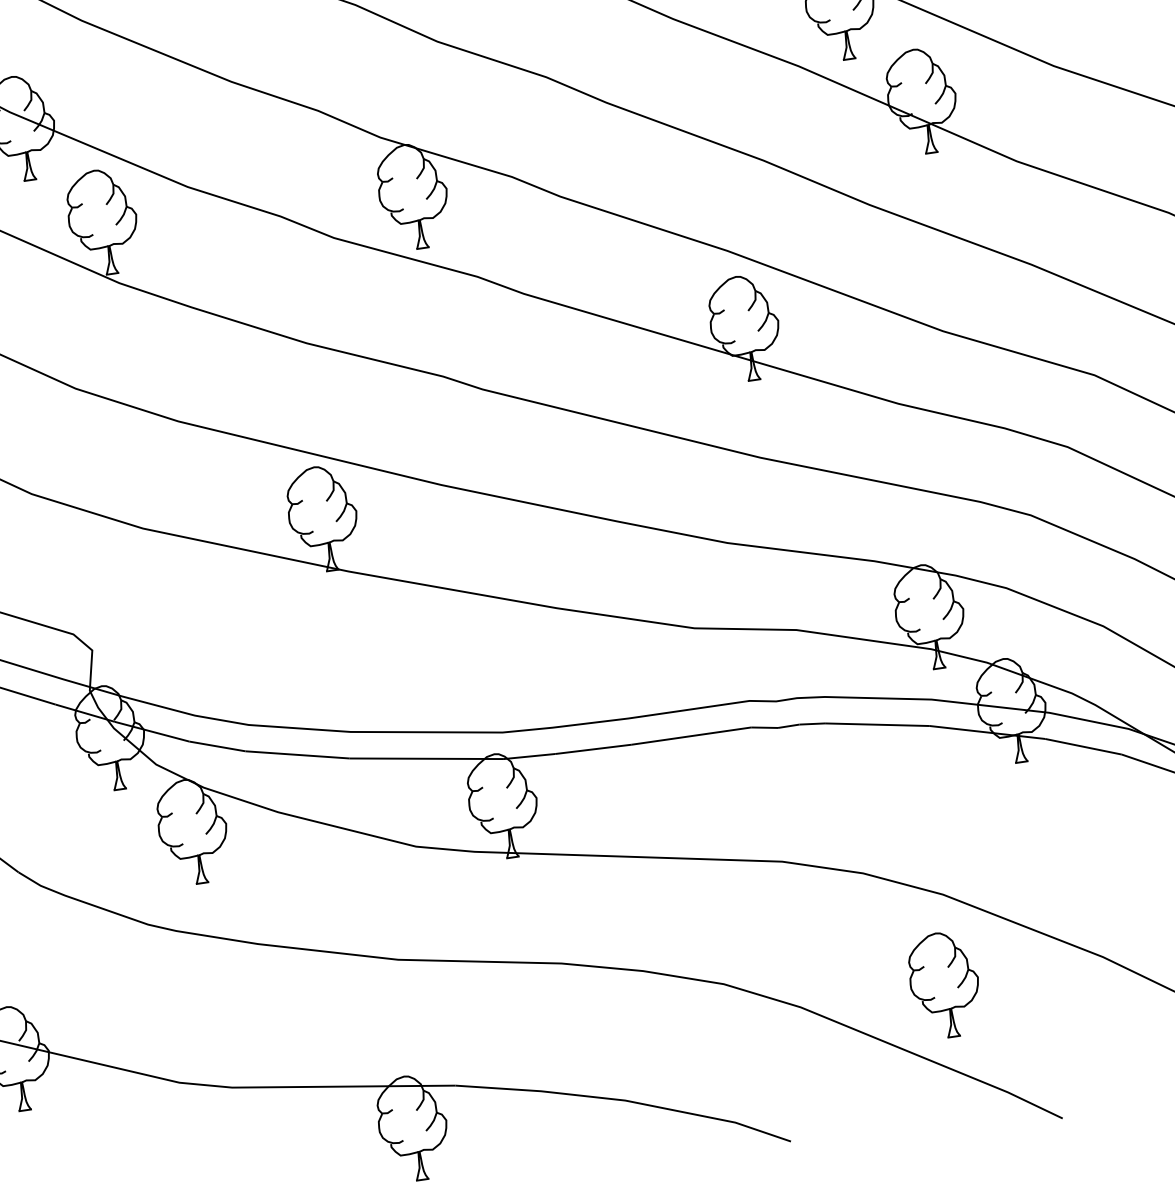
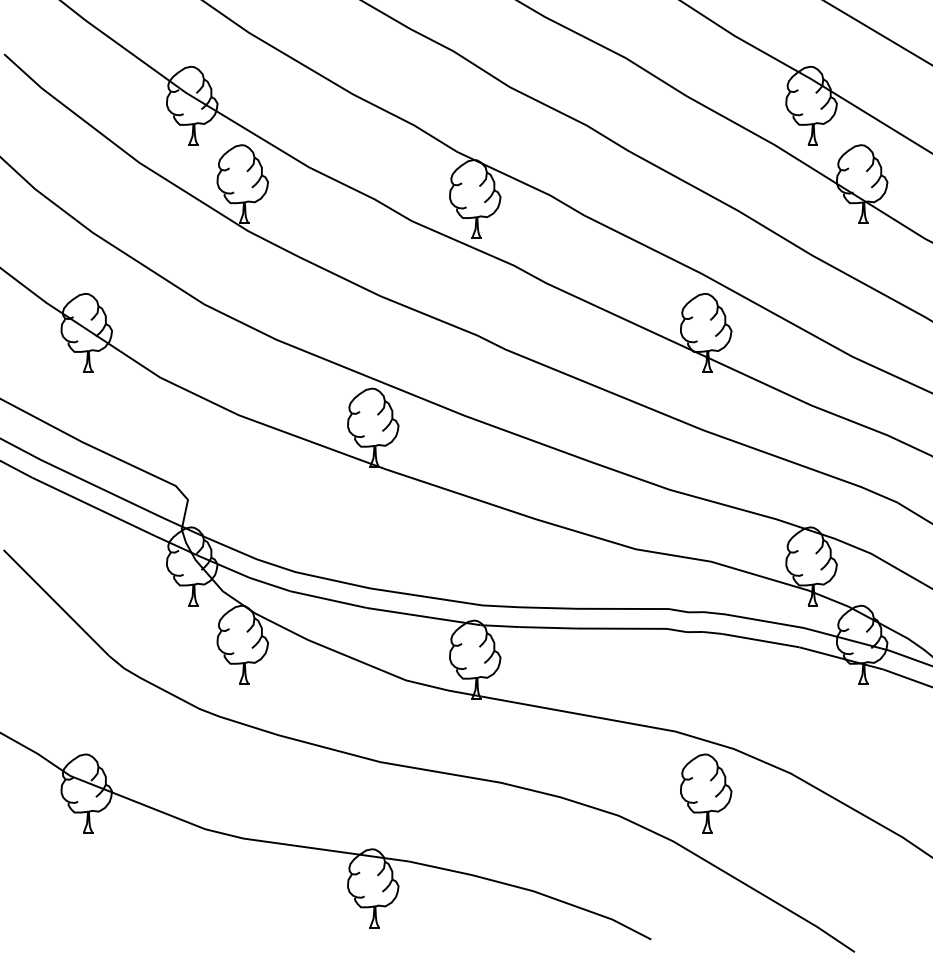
part: (945, 984) -> (706, 793), moved

